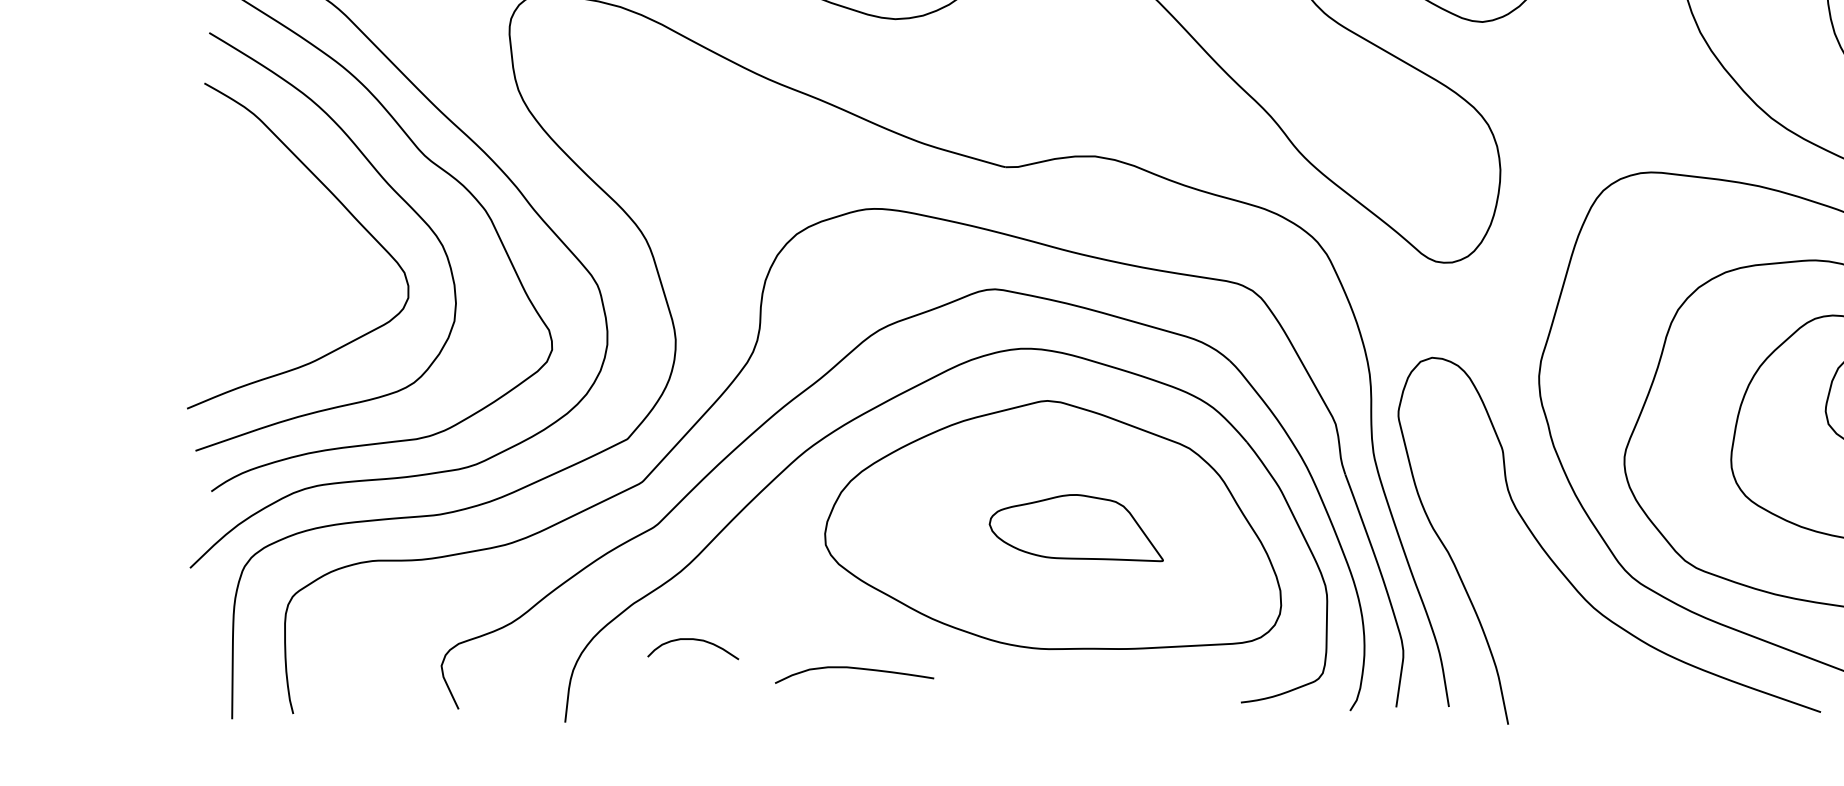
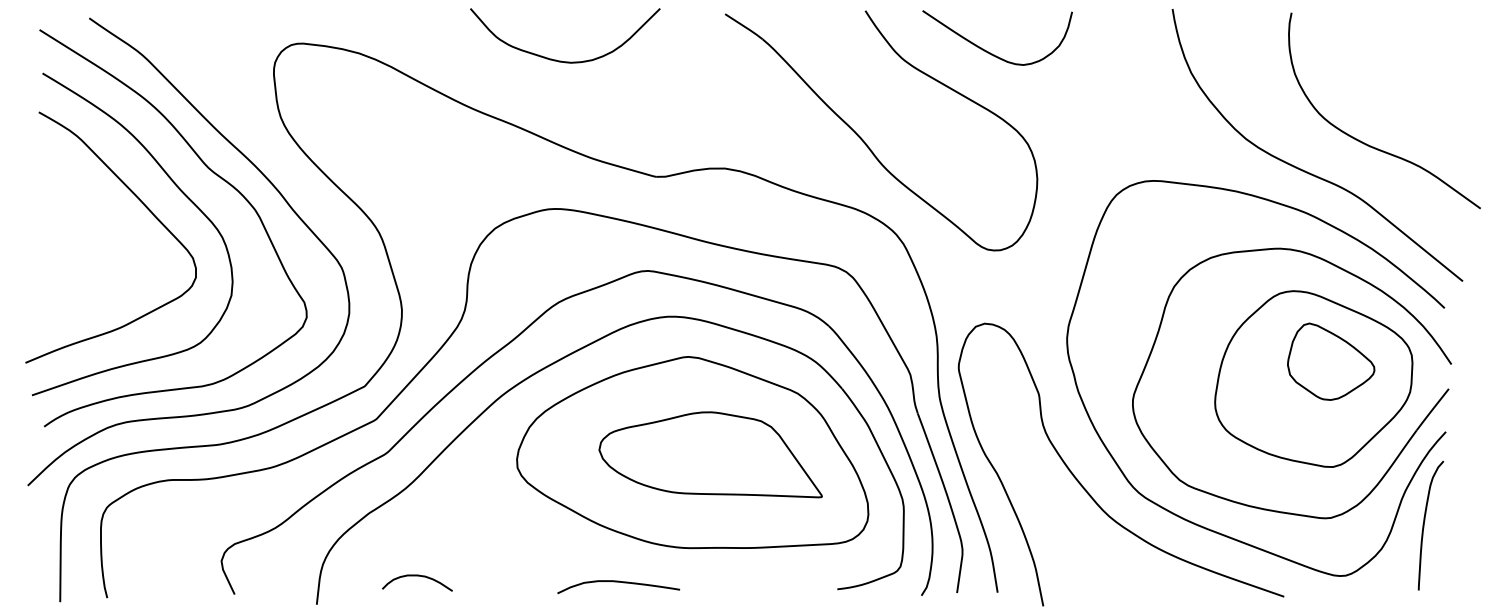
part: (1076, 527) -> (710, 454), size x1.67
curve: (693, 640) -> (417, 576), moved
curve: (854, 669) -> (618, 582), moved

